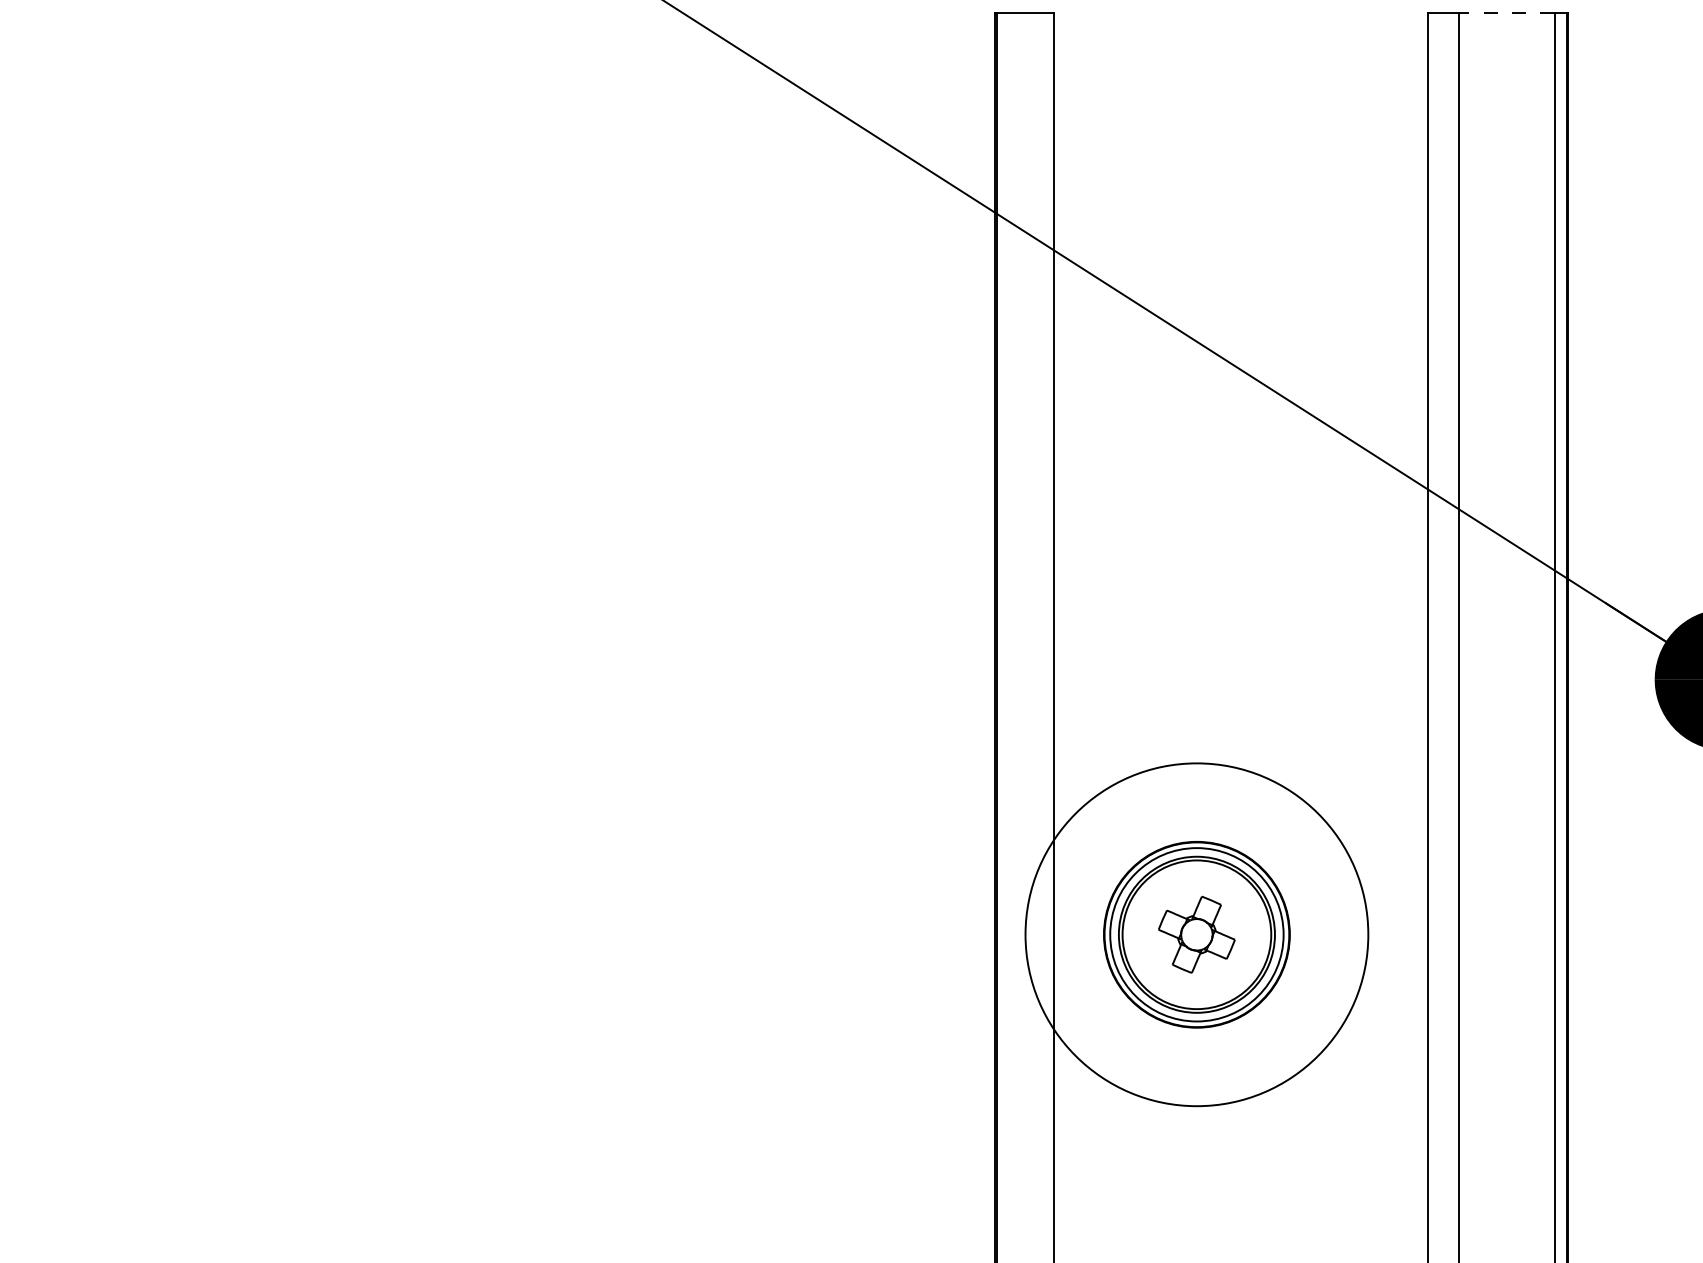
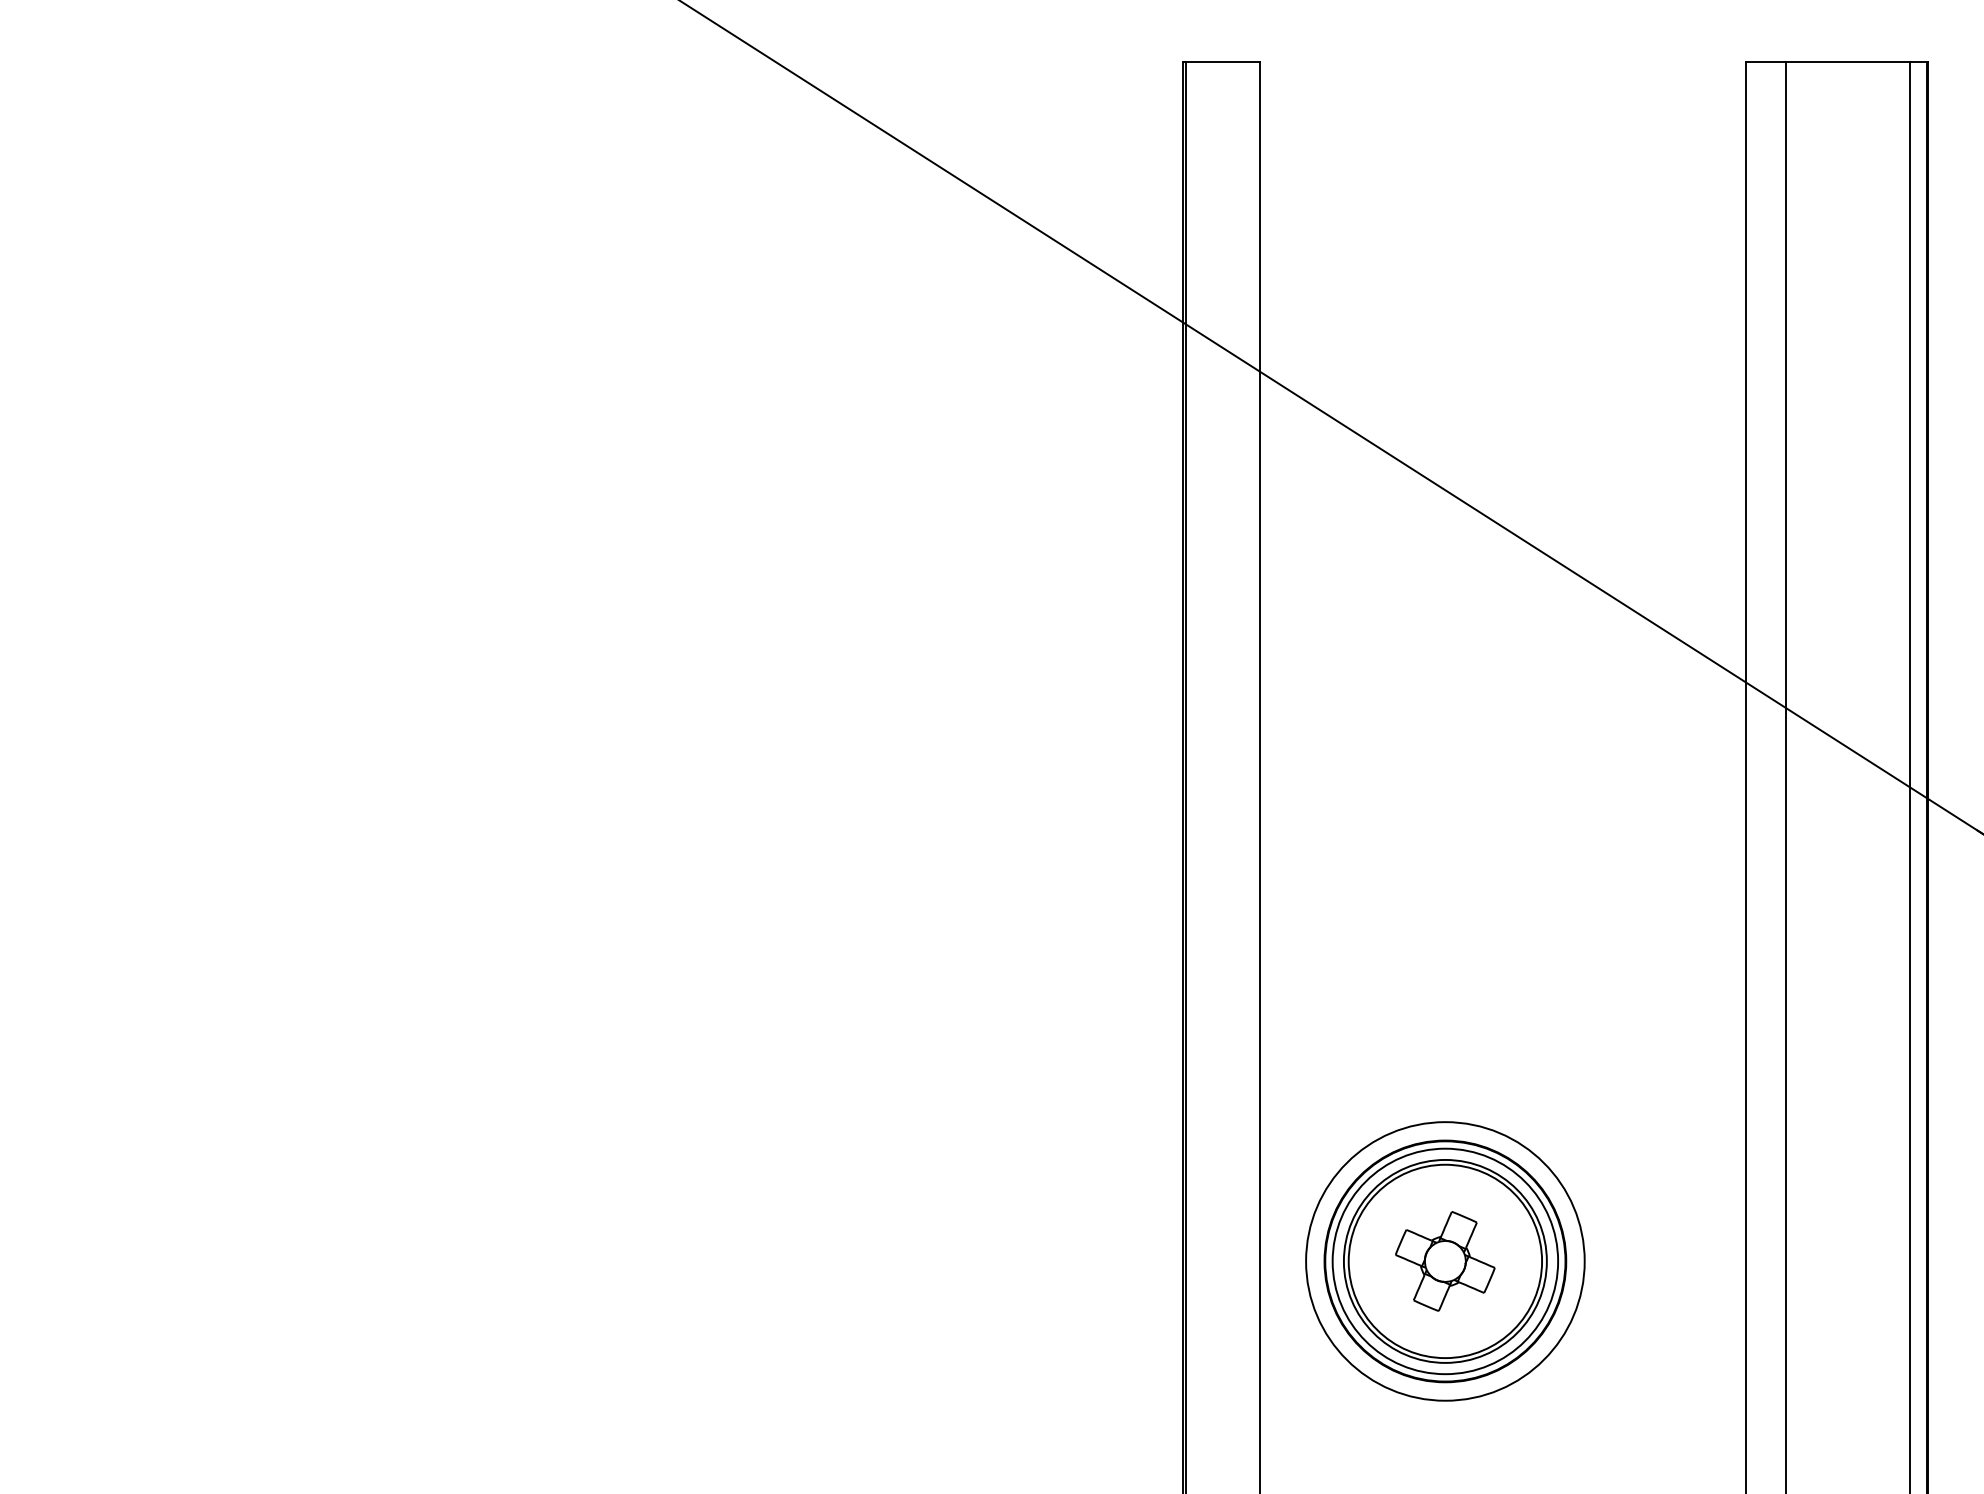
line: (1506, 12) -> (1847, 62), dashed -> solid
circle: (1196, 934) -> (1444, 1261), size x0.62

